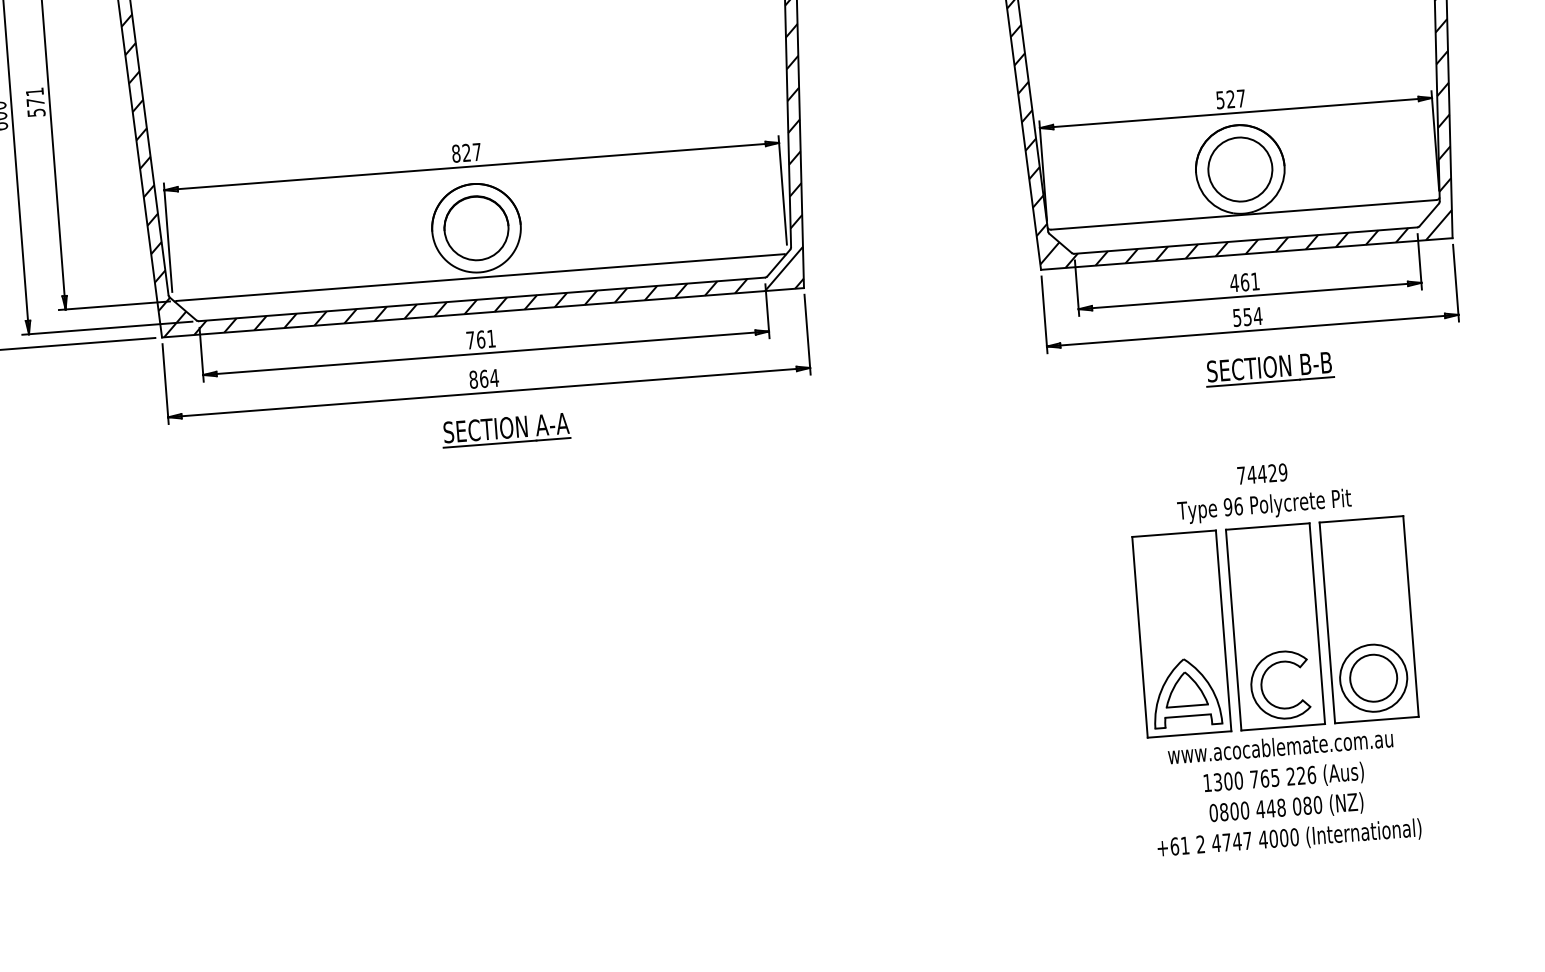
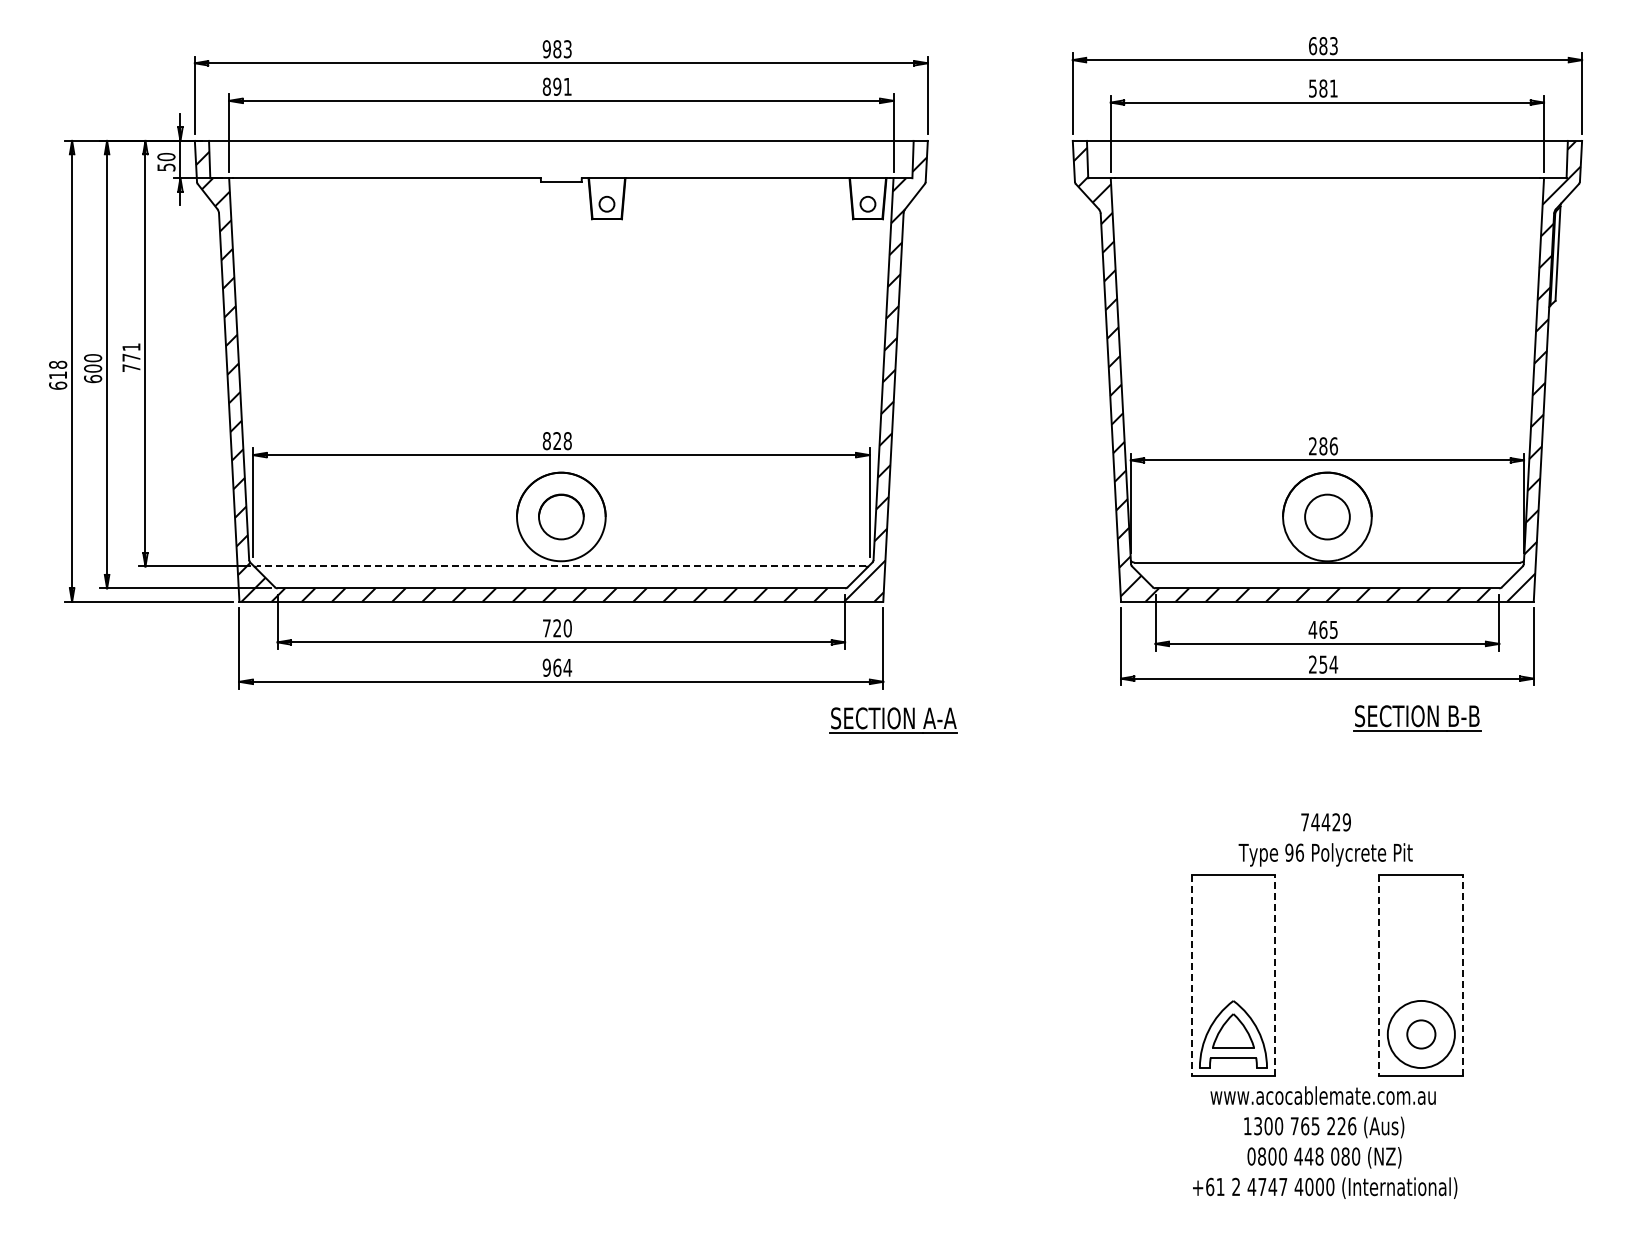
text: (1230, 99) -> (1323, 446), 527 -> 286
text: (36, 113) -> (131, 368), 571 -> 771
text: (476, 152) -> (567, 441), 827 -> 828
circle: (1240, 169) -> (1327, 517), size x0.7
circle: (476, 227) -> (561, 516), size x0.7
line: (480, 277) -> (561, 566), solid -> dashed
text: (1255, 281) -> (1333, 629), 461 -> 465
text: (1236, 317) -> (1312, 664), 554 -> 254
text: (486, 339) -> (562, 628), 761 -> 720
part: (1269, 369) -> (1417, 718), moved
text: (473, 379) -> (546, 667), 864 -> 964
part: (506, 430) -> (893, 720), moved
line: (1411, 616) -> (1463, 975), solid -> dashed
line: (1327, 622) -> (1379, 975), solid -> dashed
part: (1274, 626) -> (1326, 975), removed
line: (1223, 630) -> (1275, 975), solid -> dashed
line: (1139, 637) -> (1191, 975), solid -> dashed
circle: (1372, 678) -> (1420, 1034), size x0.6

